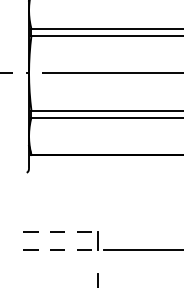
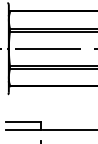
line: (60, 231) -> (23, 121), dashed -> solid
line: (60, 251) -> (23, 130), dashed -> solid

